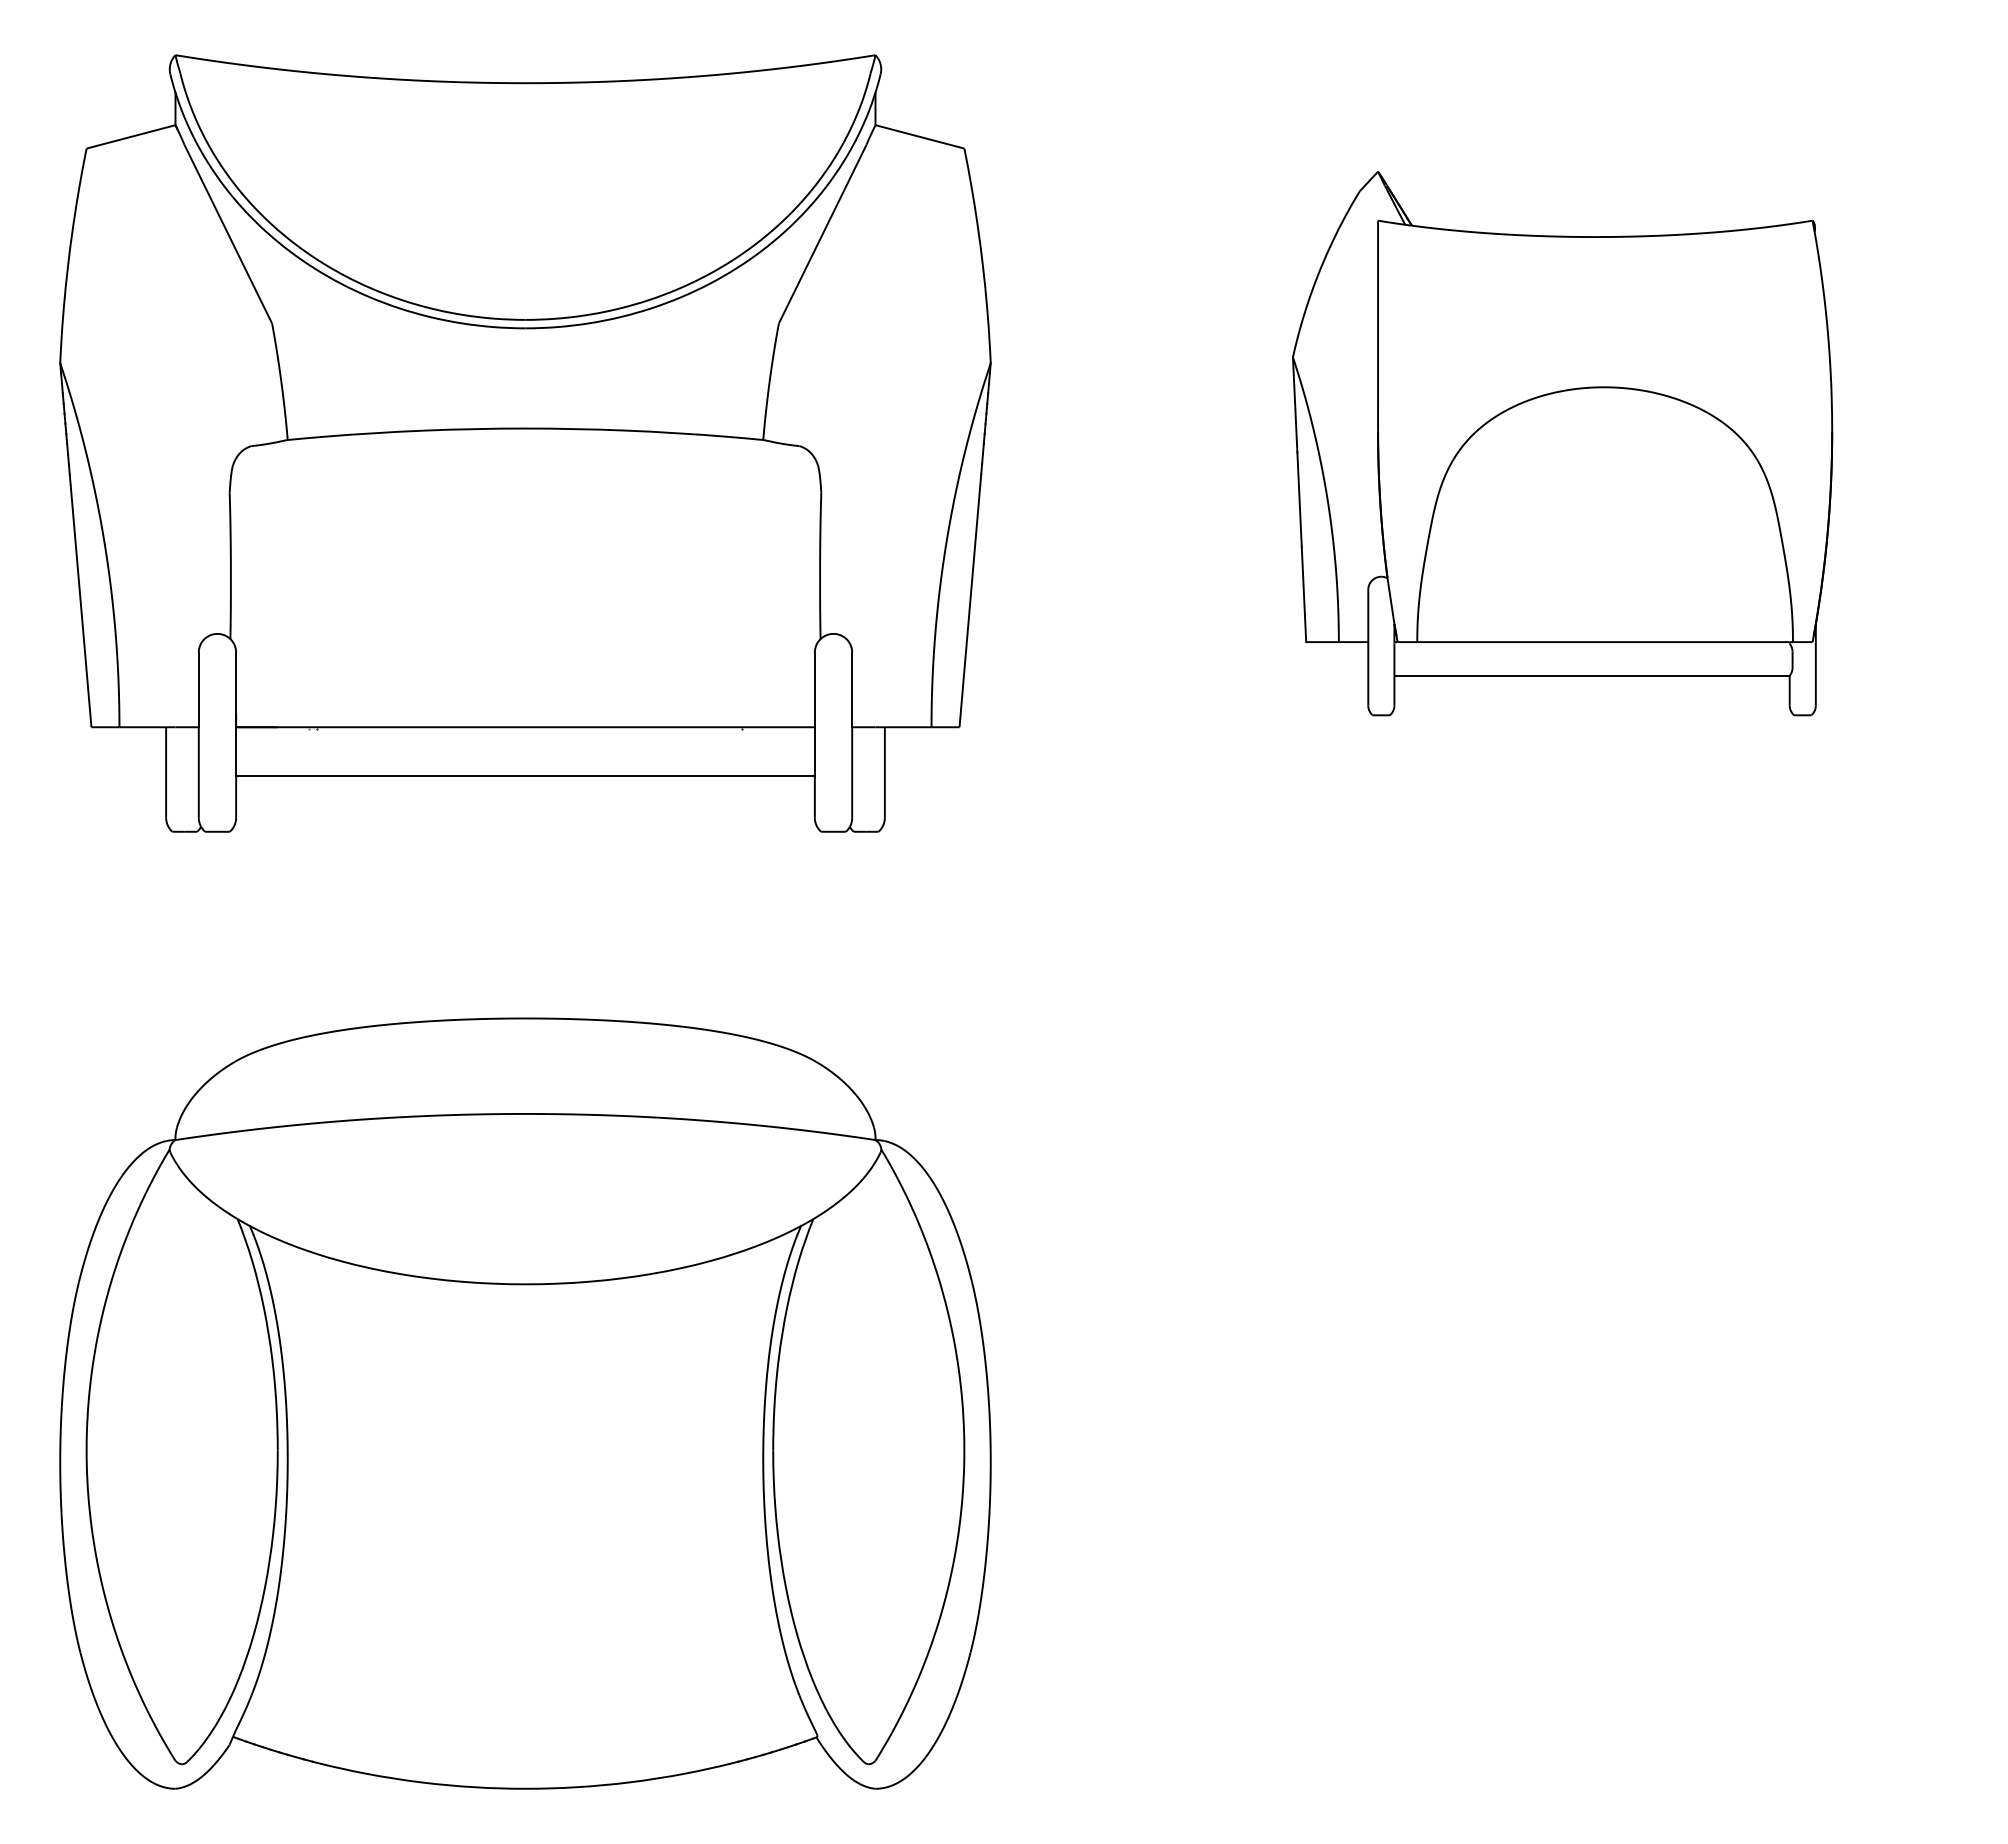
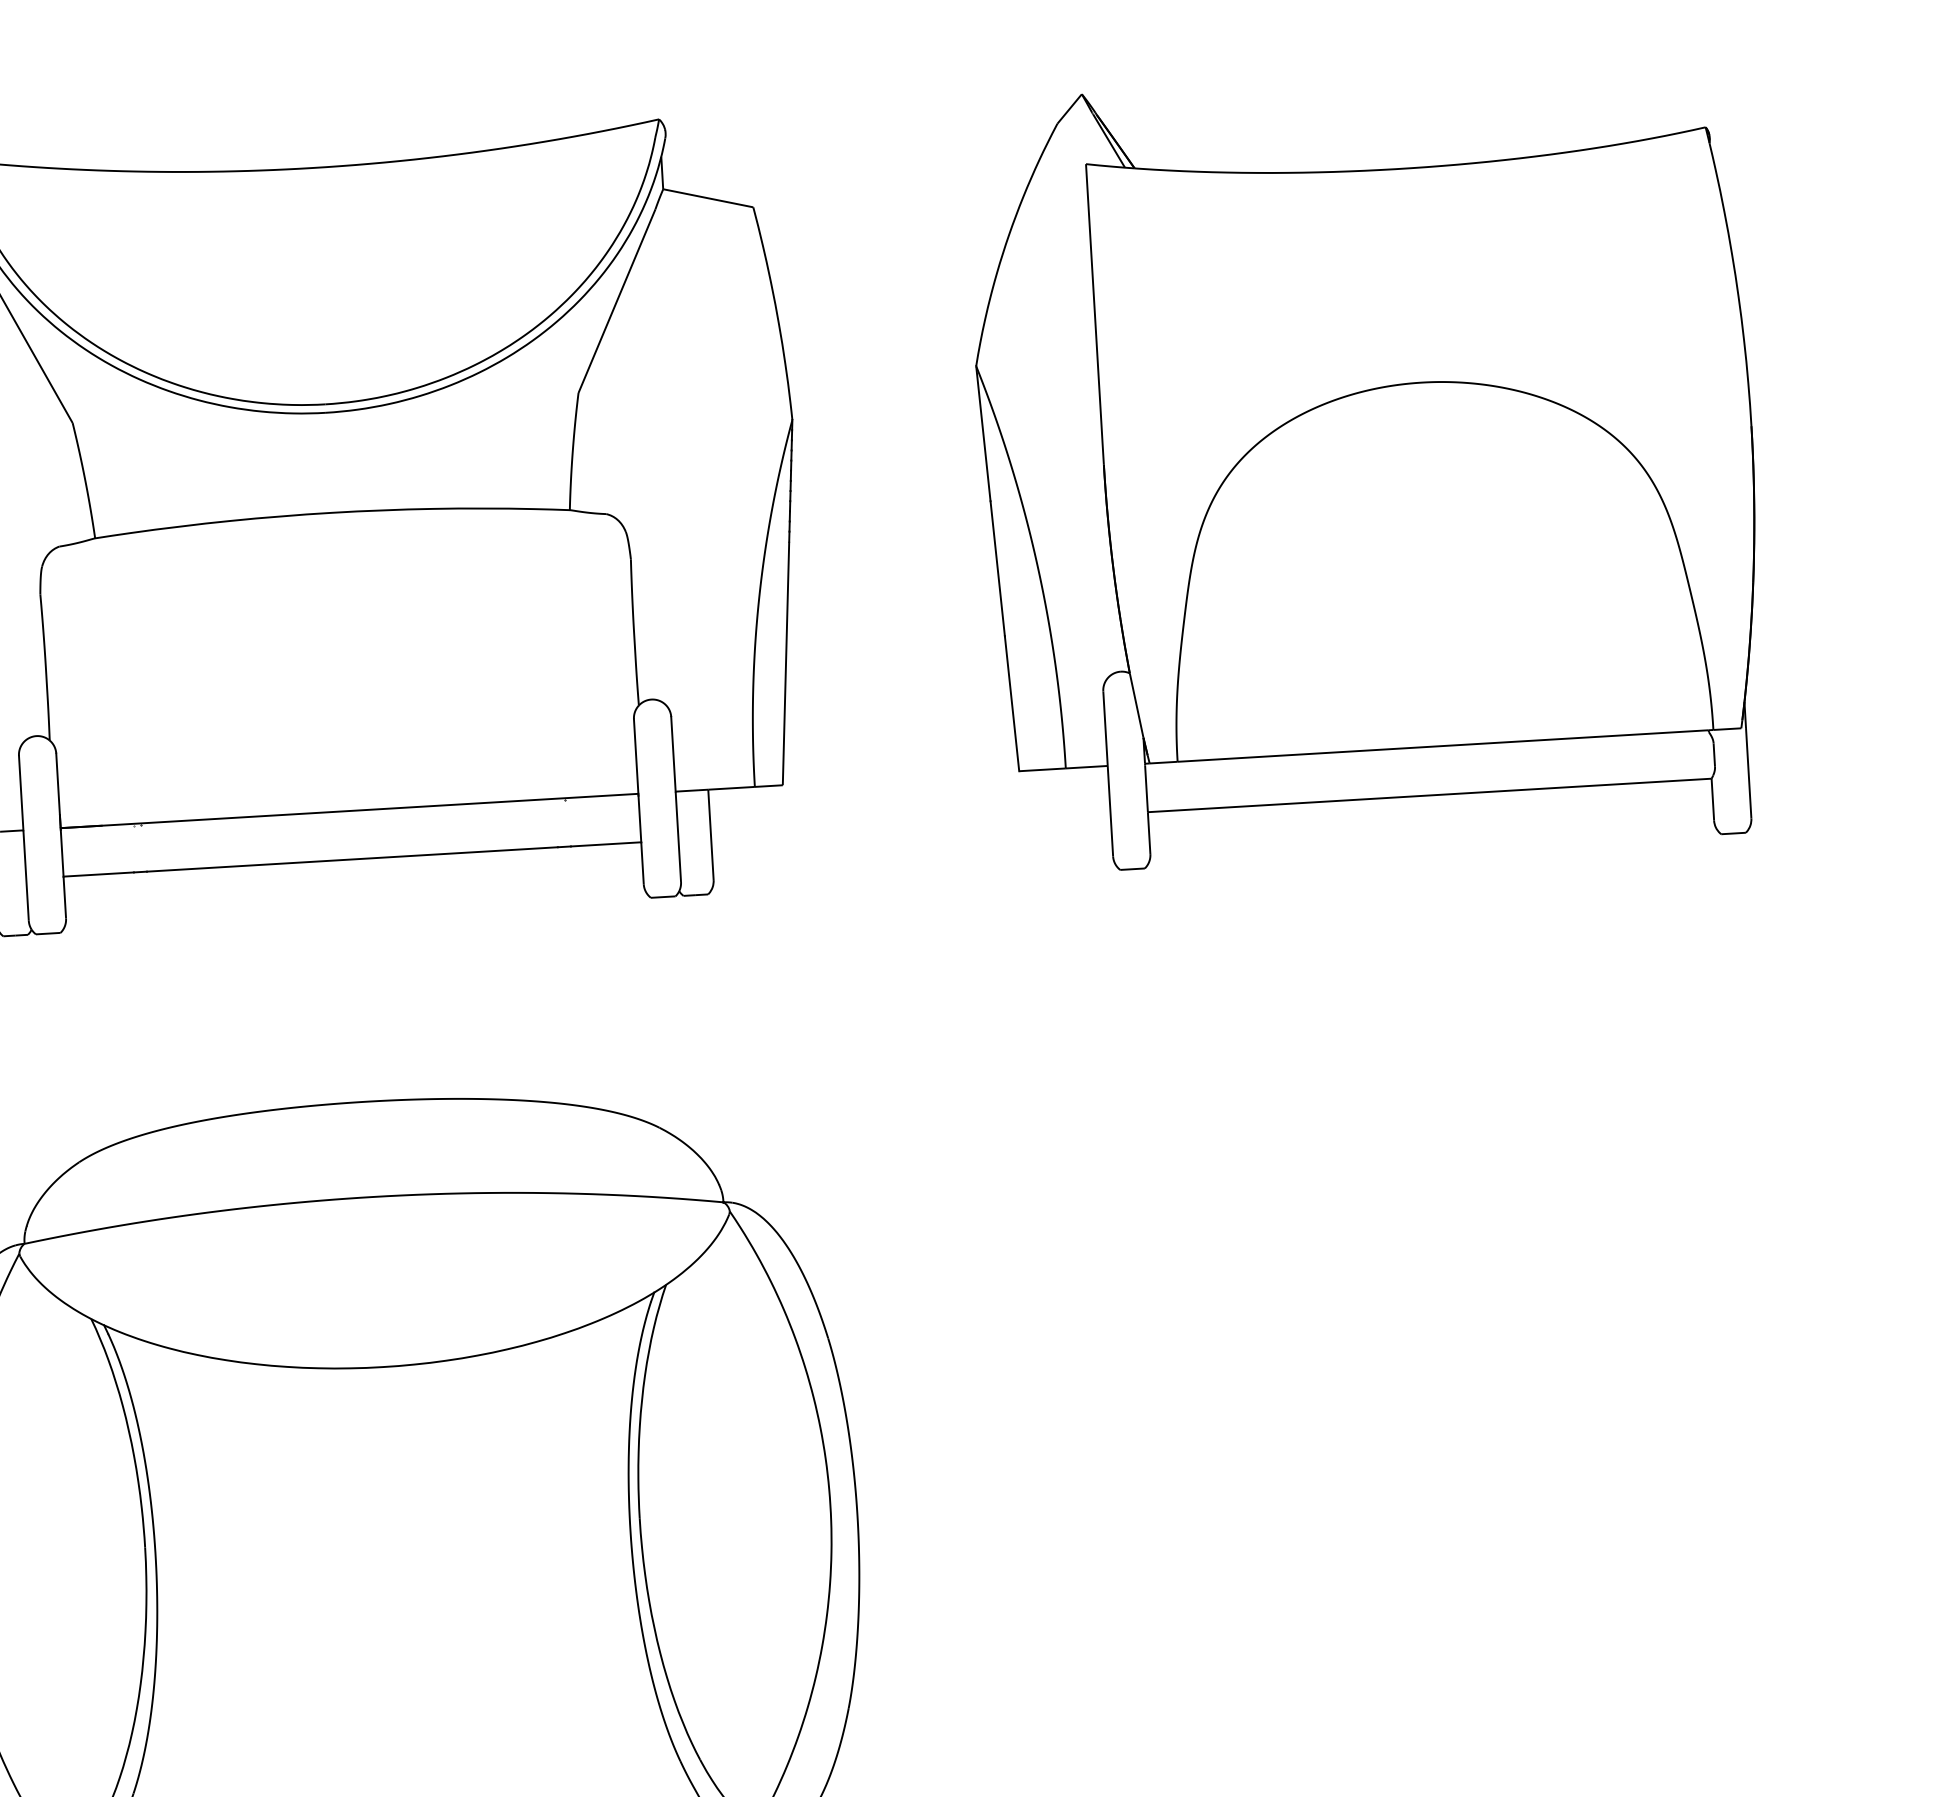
part: (1562, 443) -> (1367, 466), size x1.43

